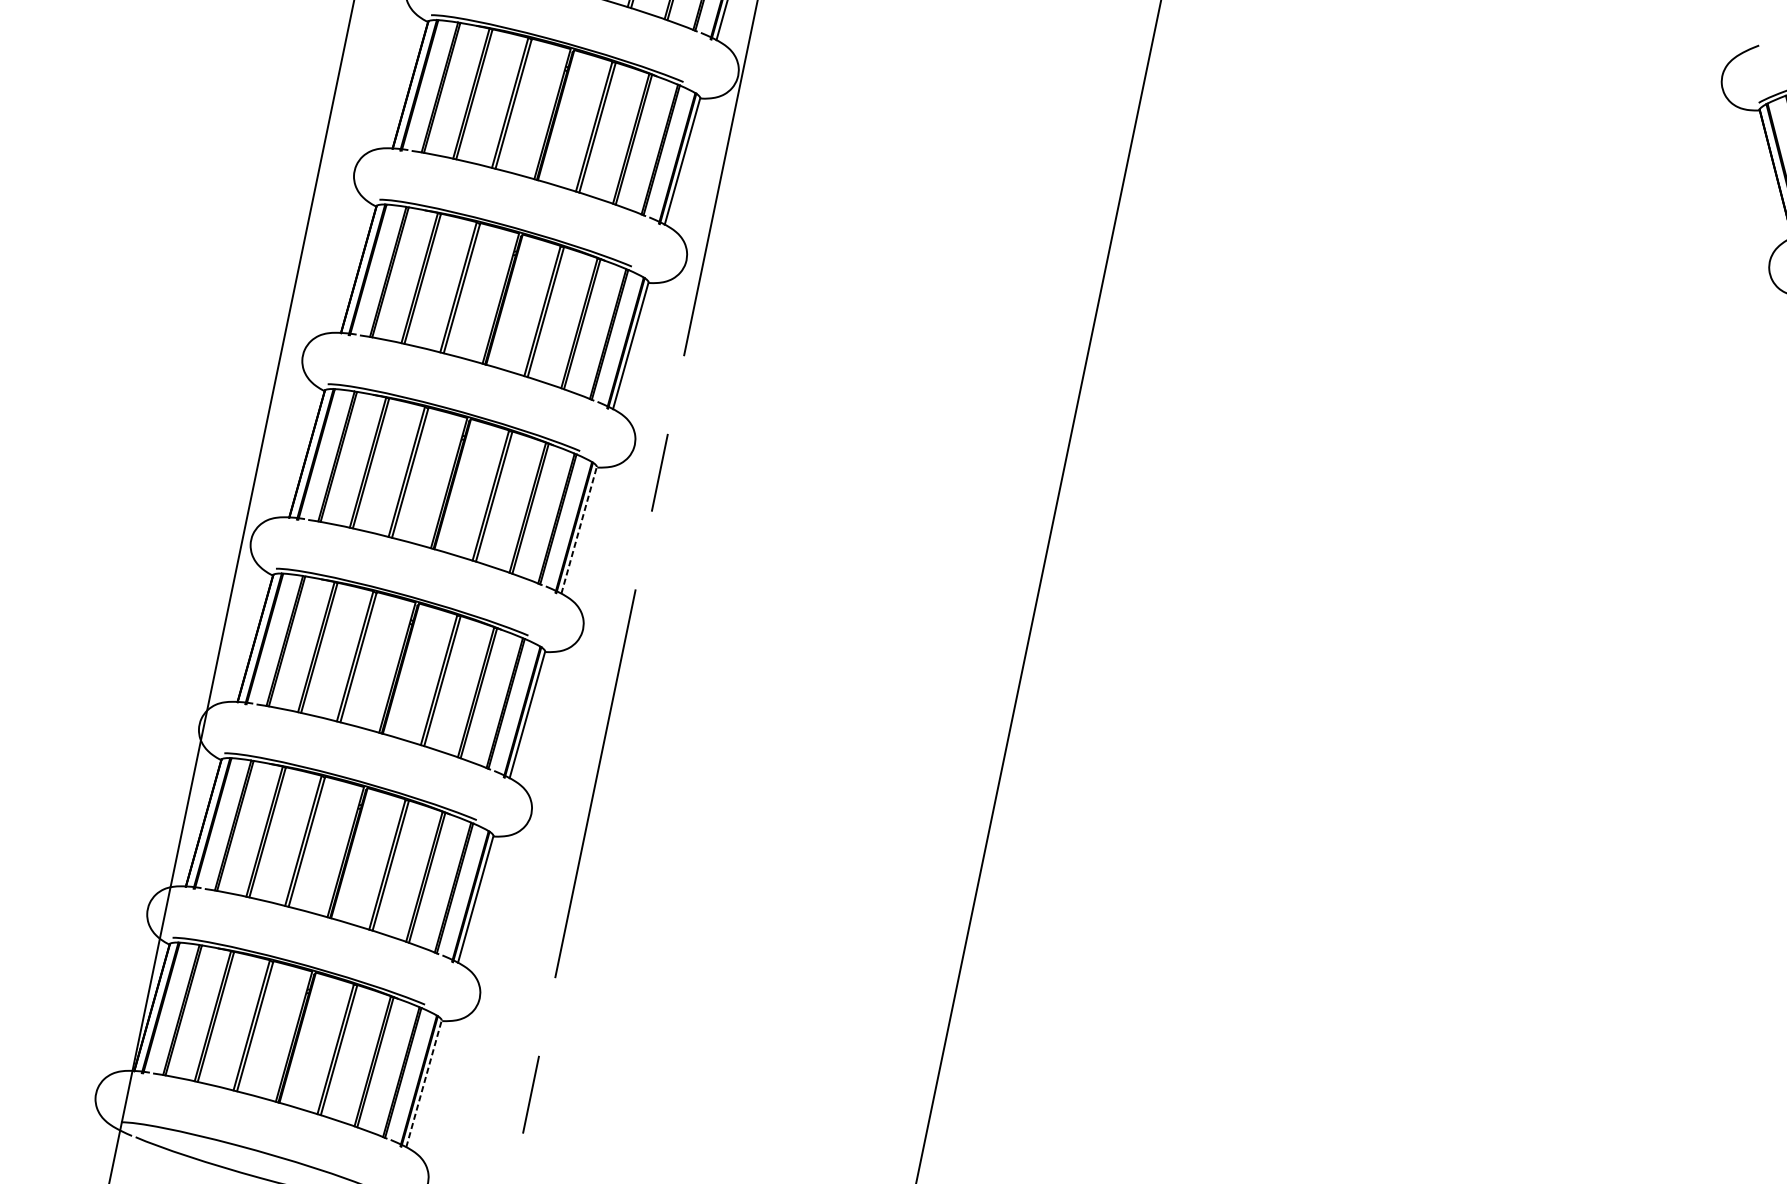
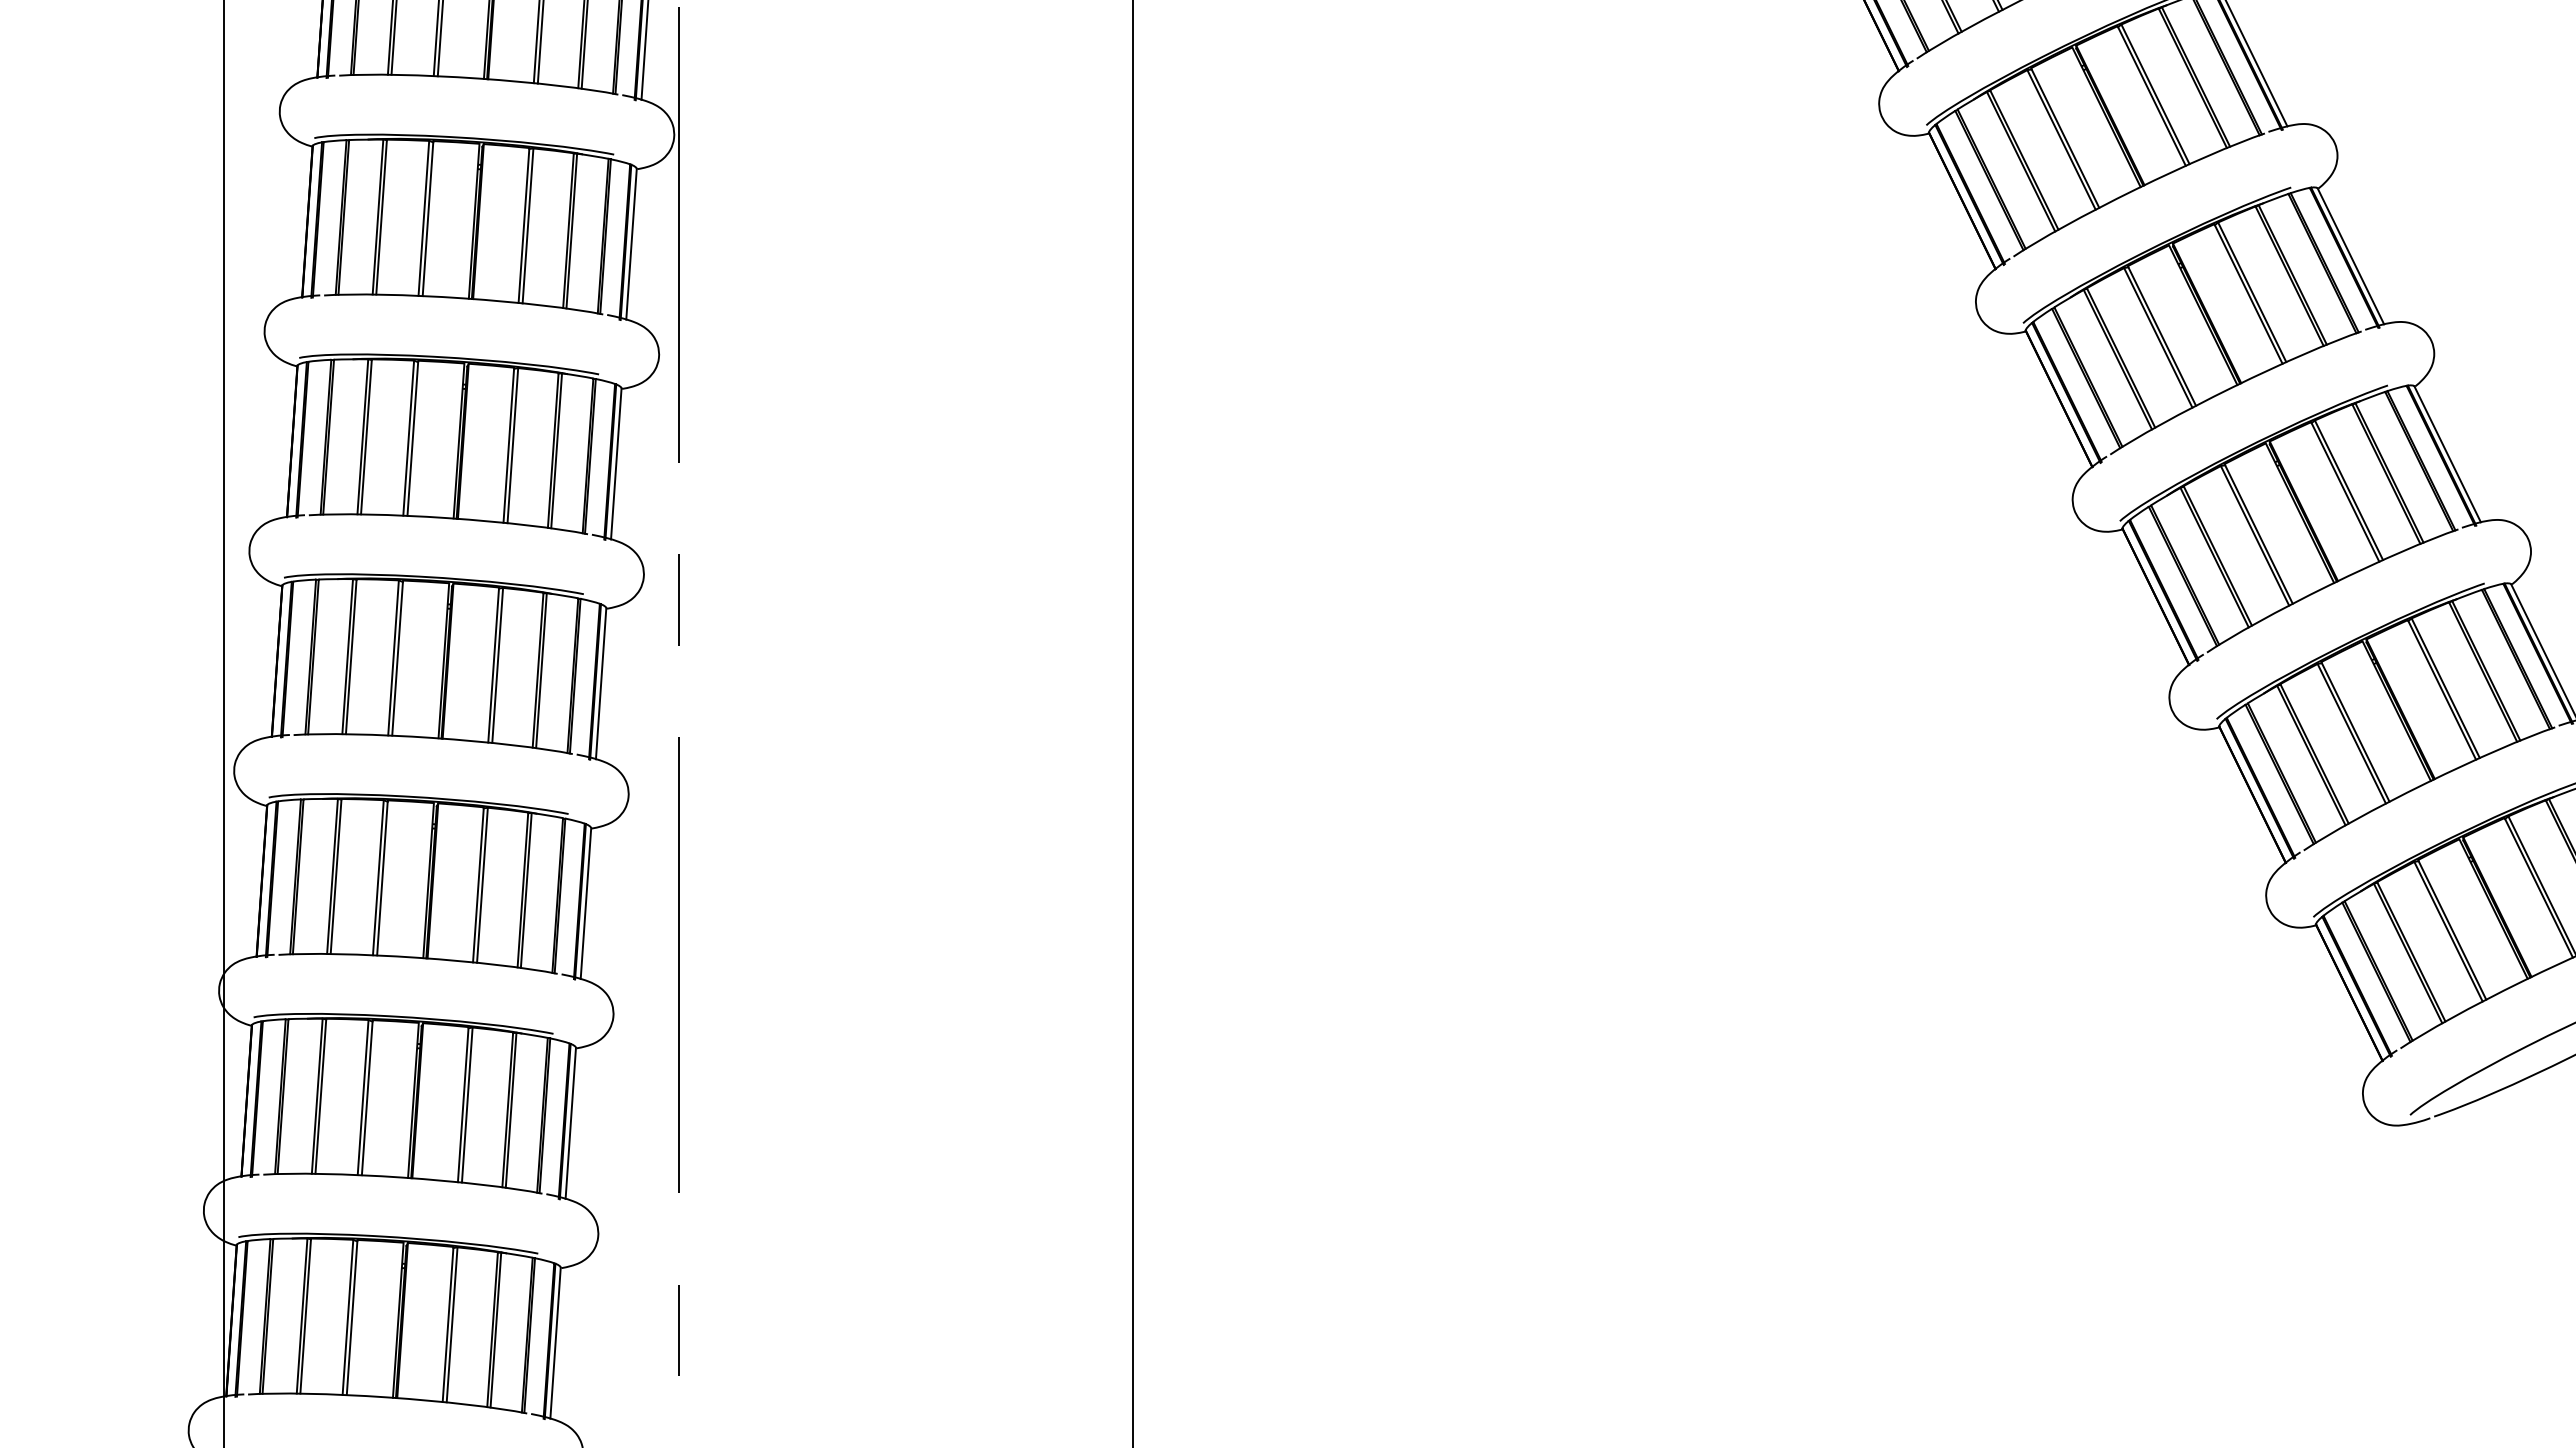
line: (579, 530) -> (601, 683), dashed -> solid
line: (423, 1084) -> (555, 1343), dashed -> solid

